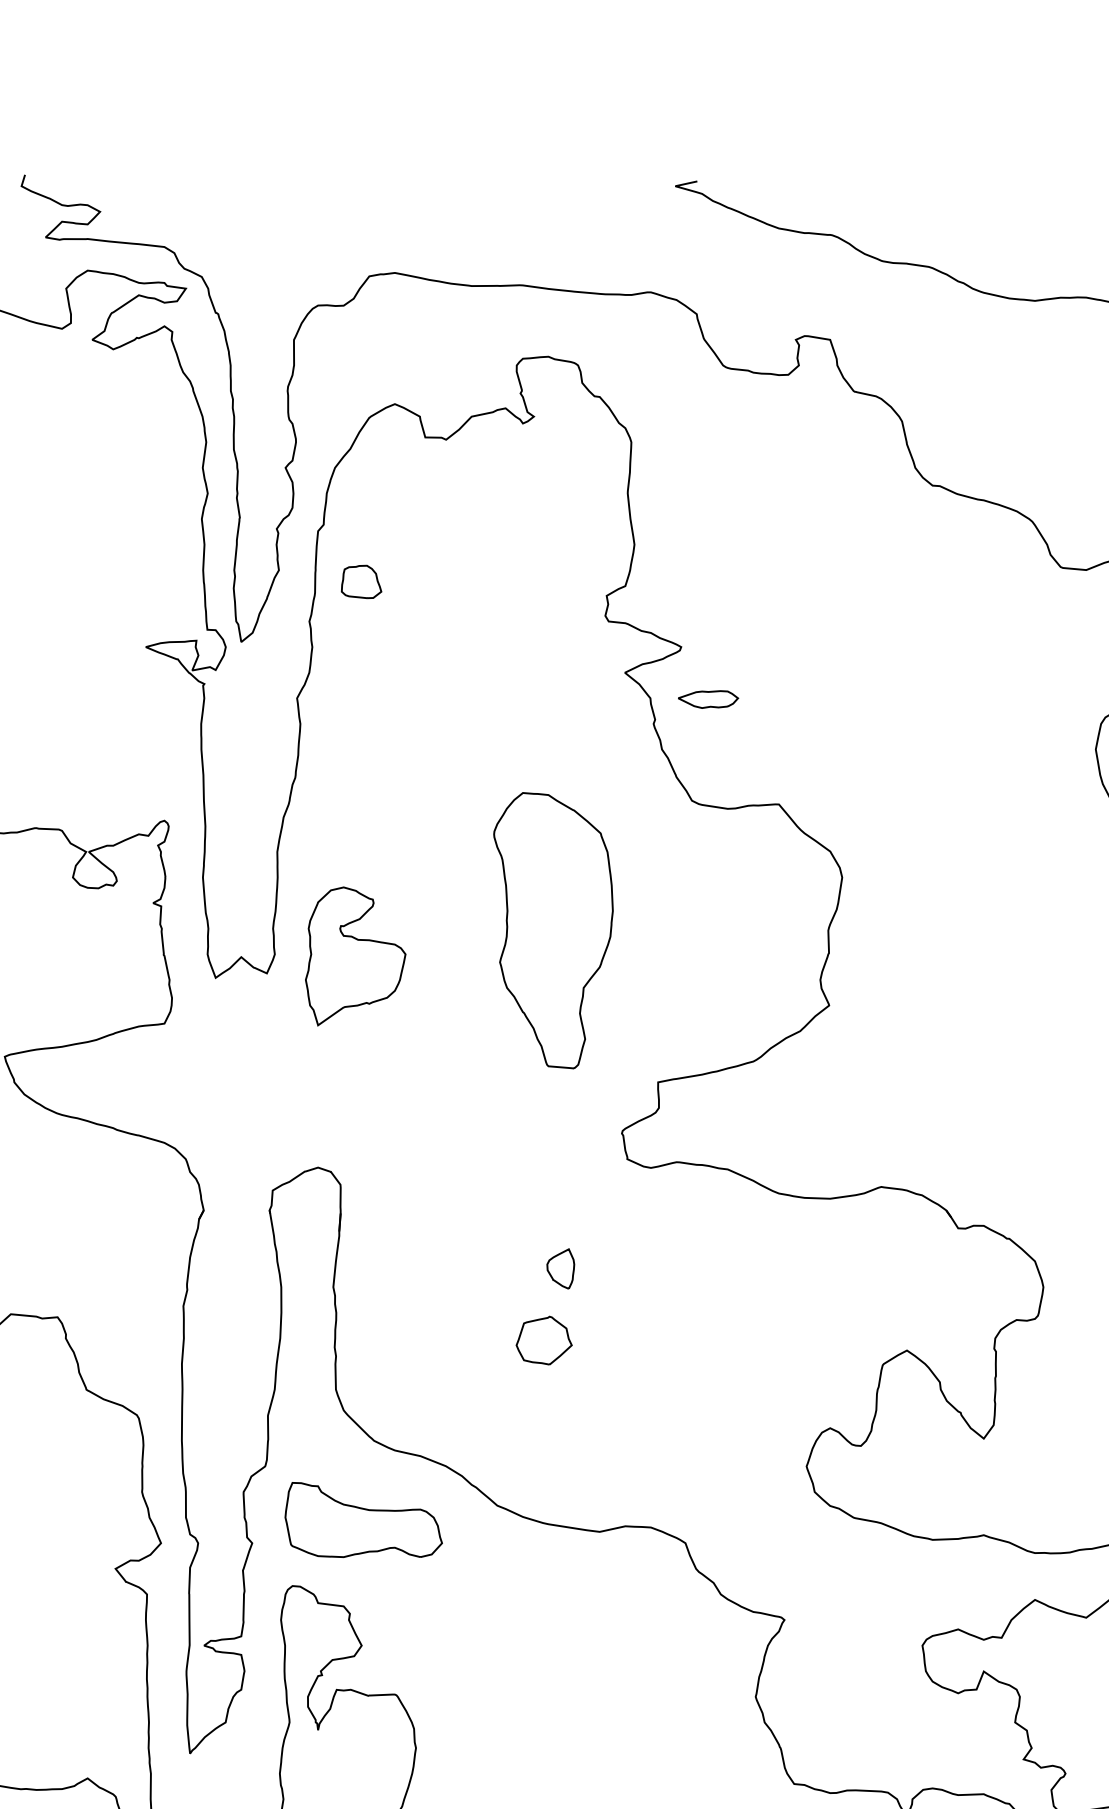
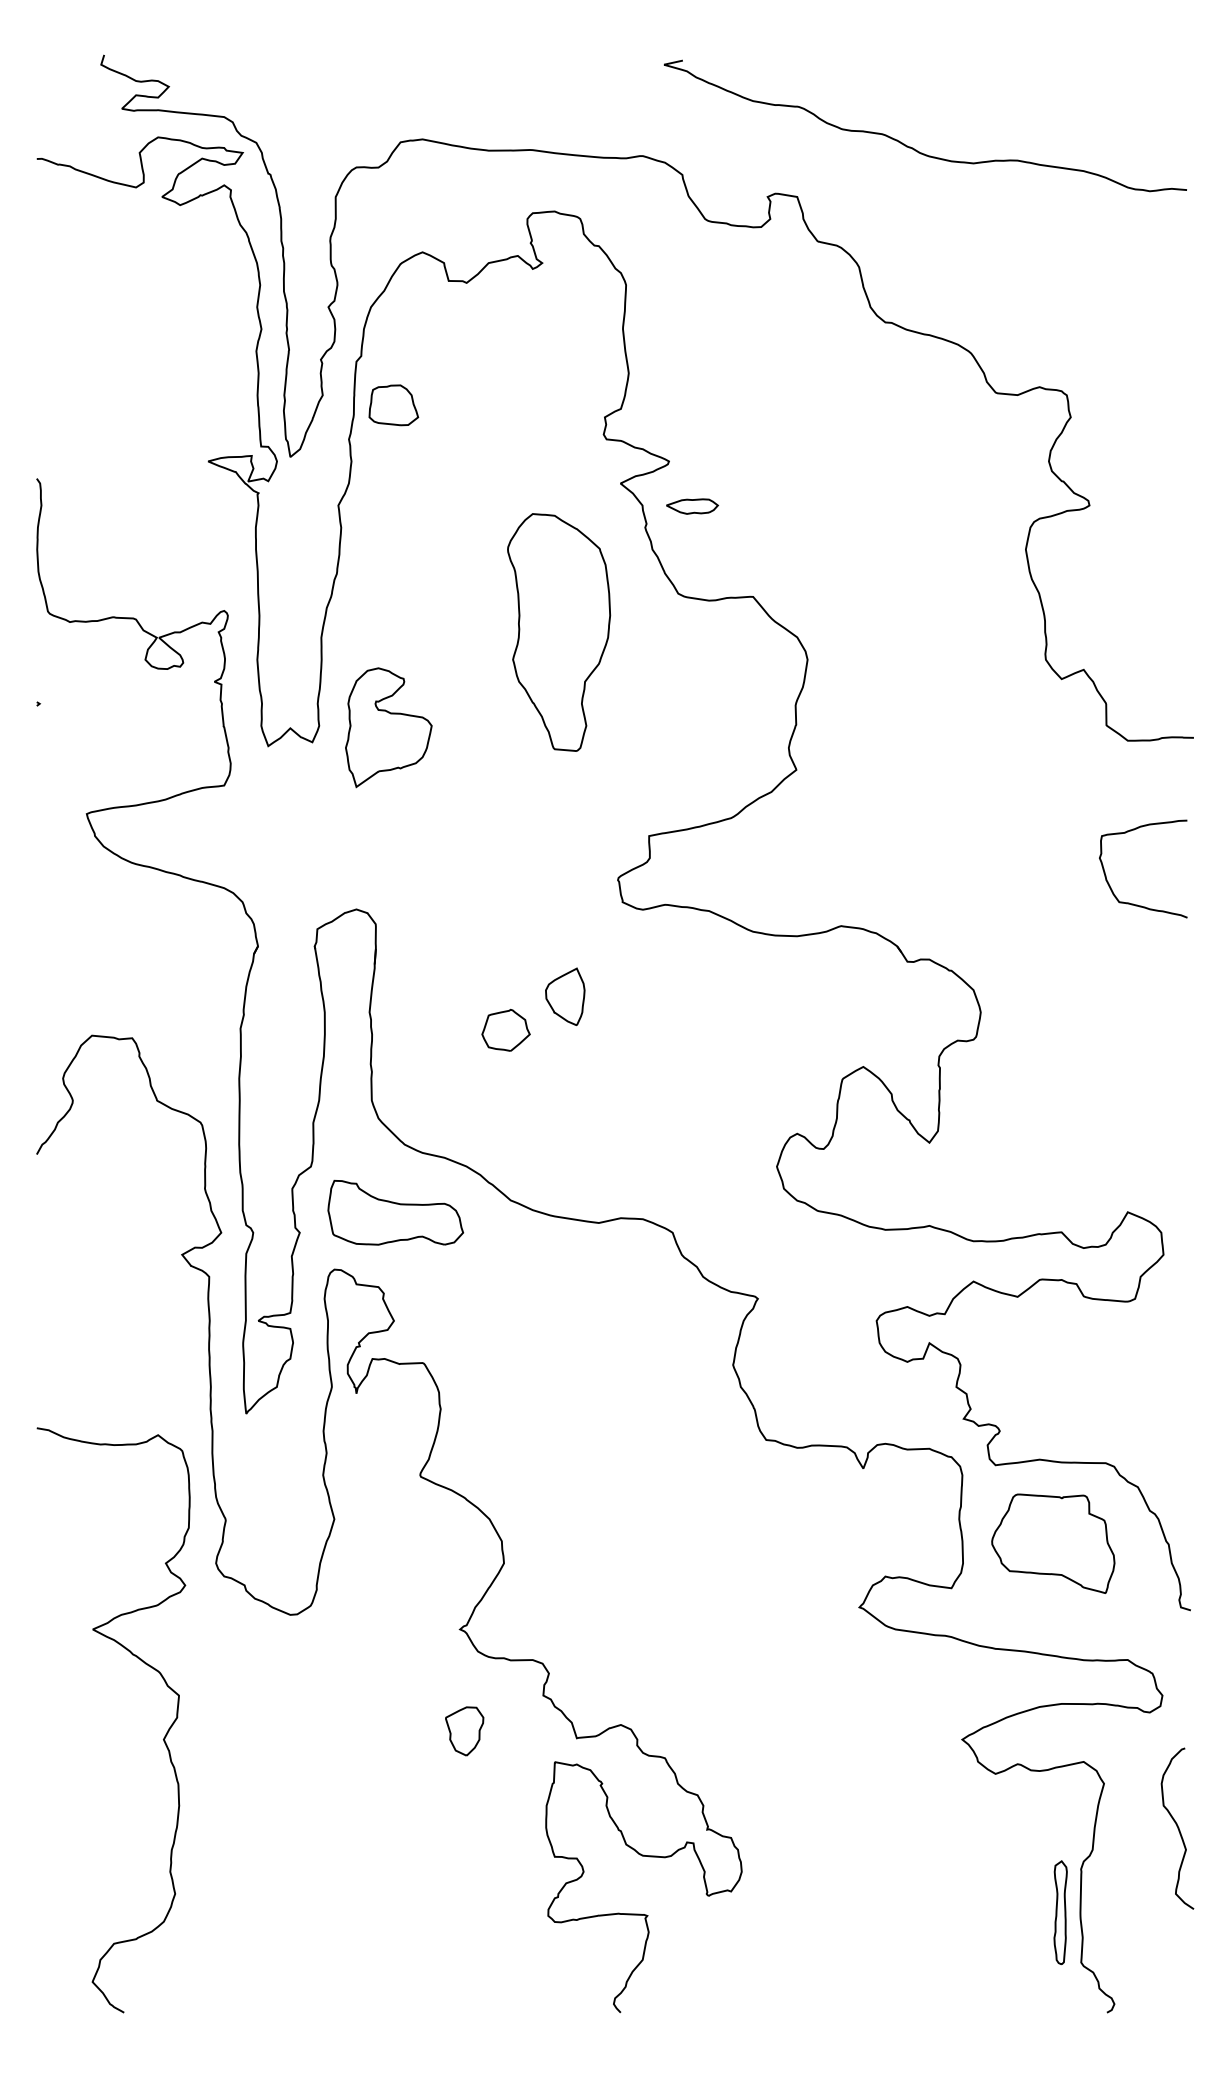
part: (361, 582) -> (393, 405), size x1.43
part: (553, 930) -> (559, 632), moved
part: (560, 1268) -> (565, 996), size x1.67
part: (543, 1339) -> (505, 1029), moved

